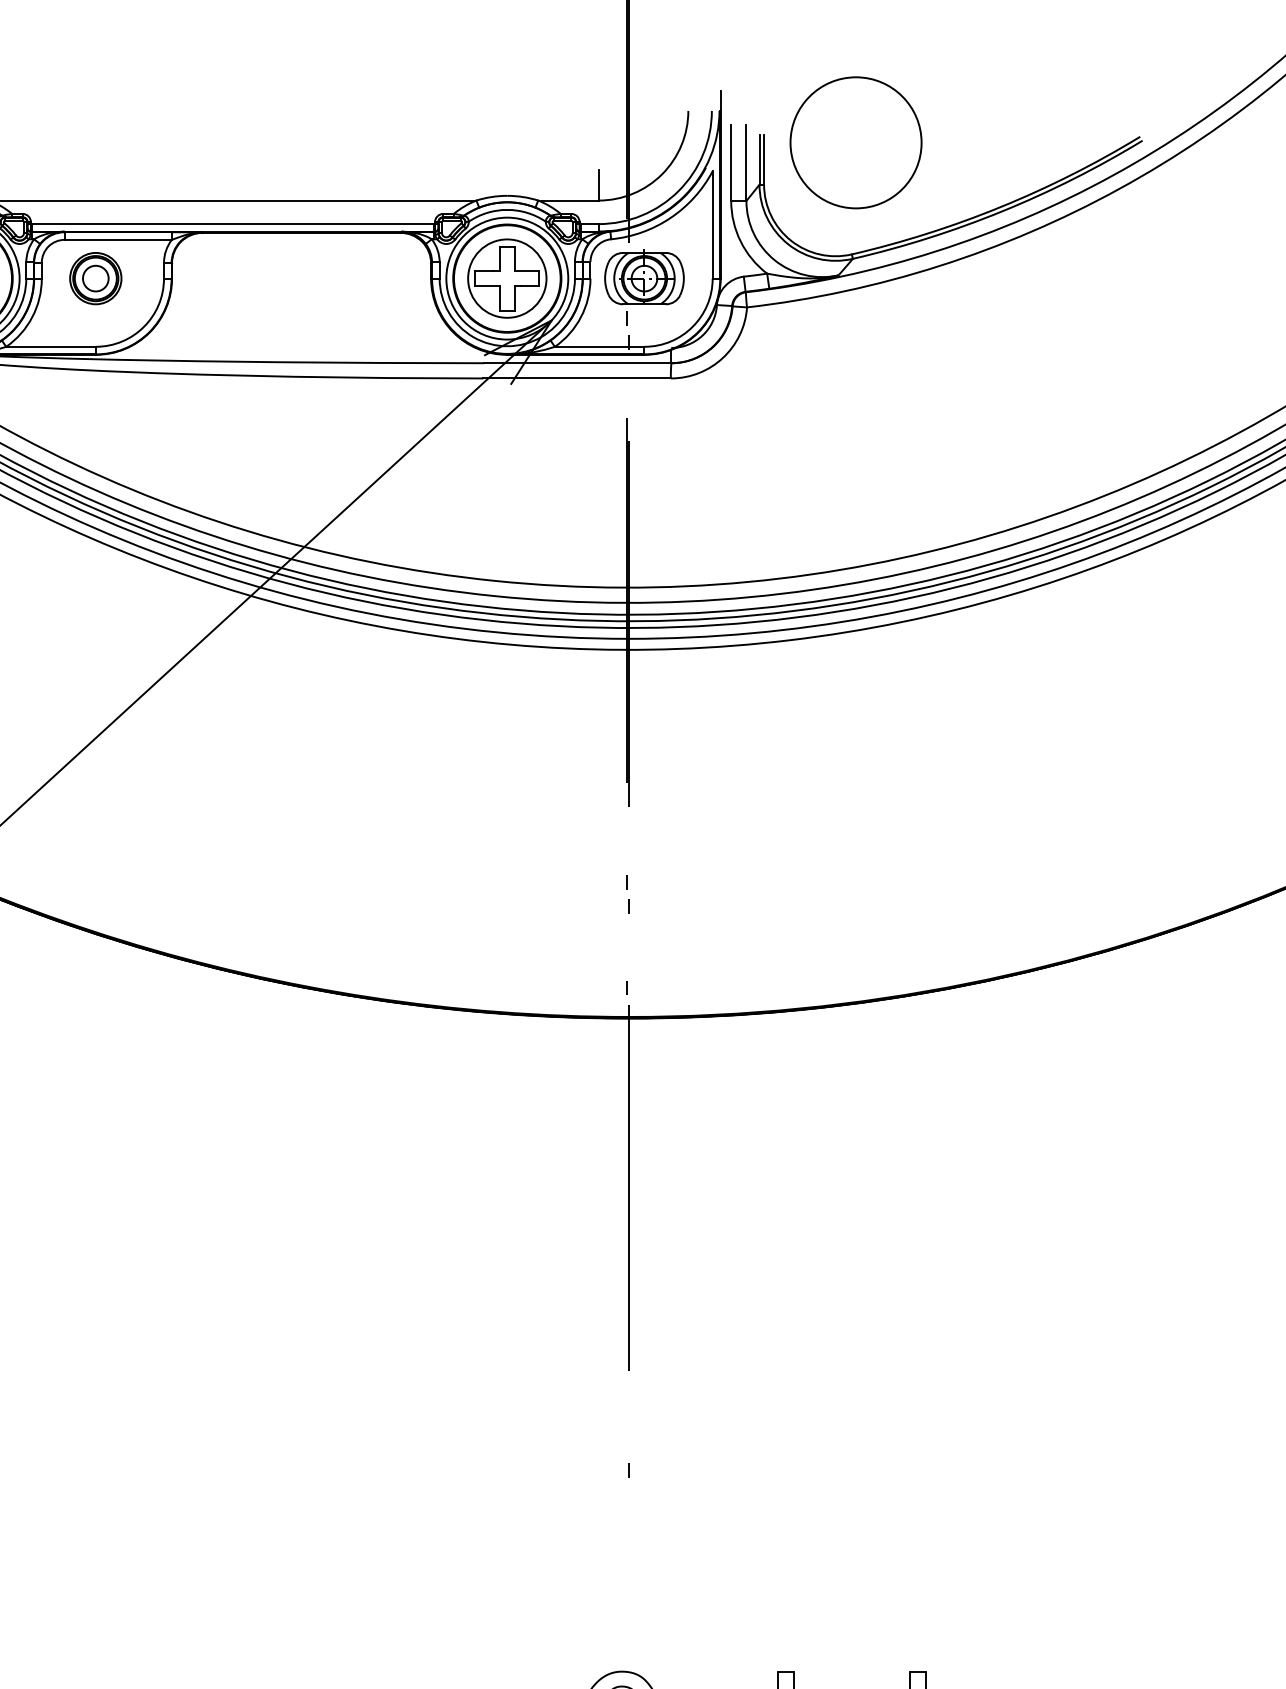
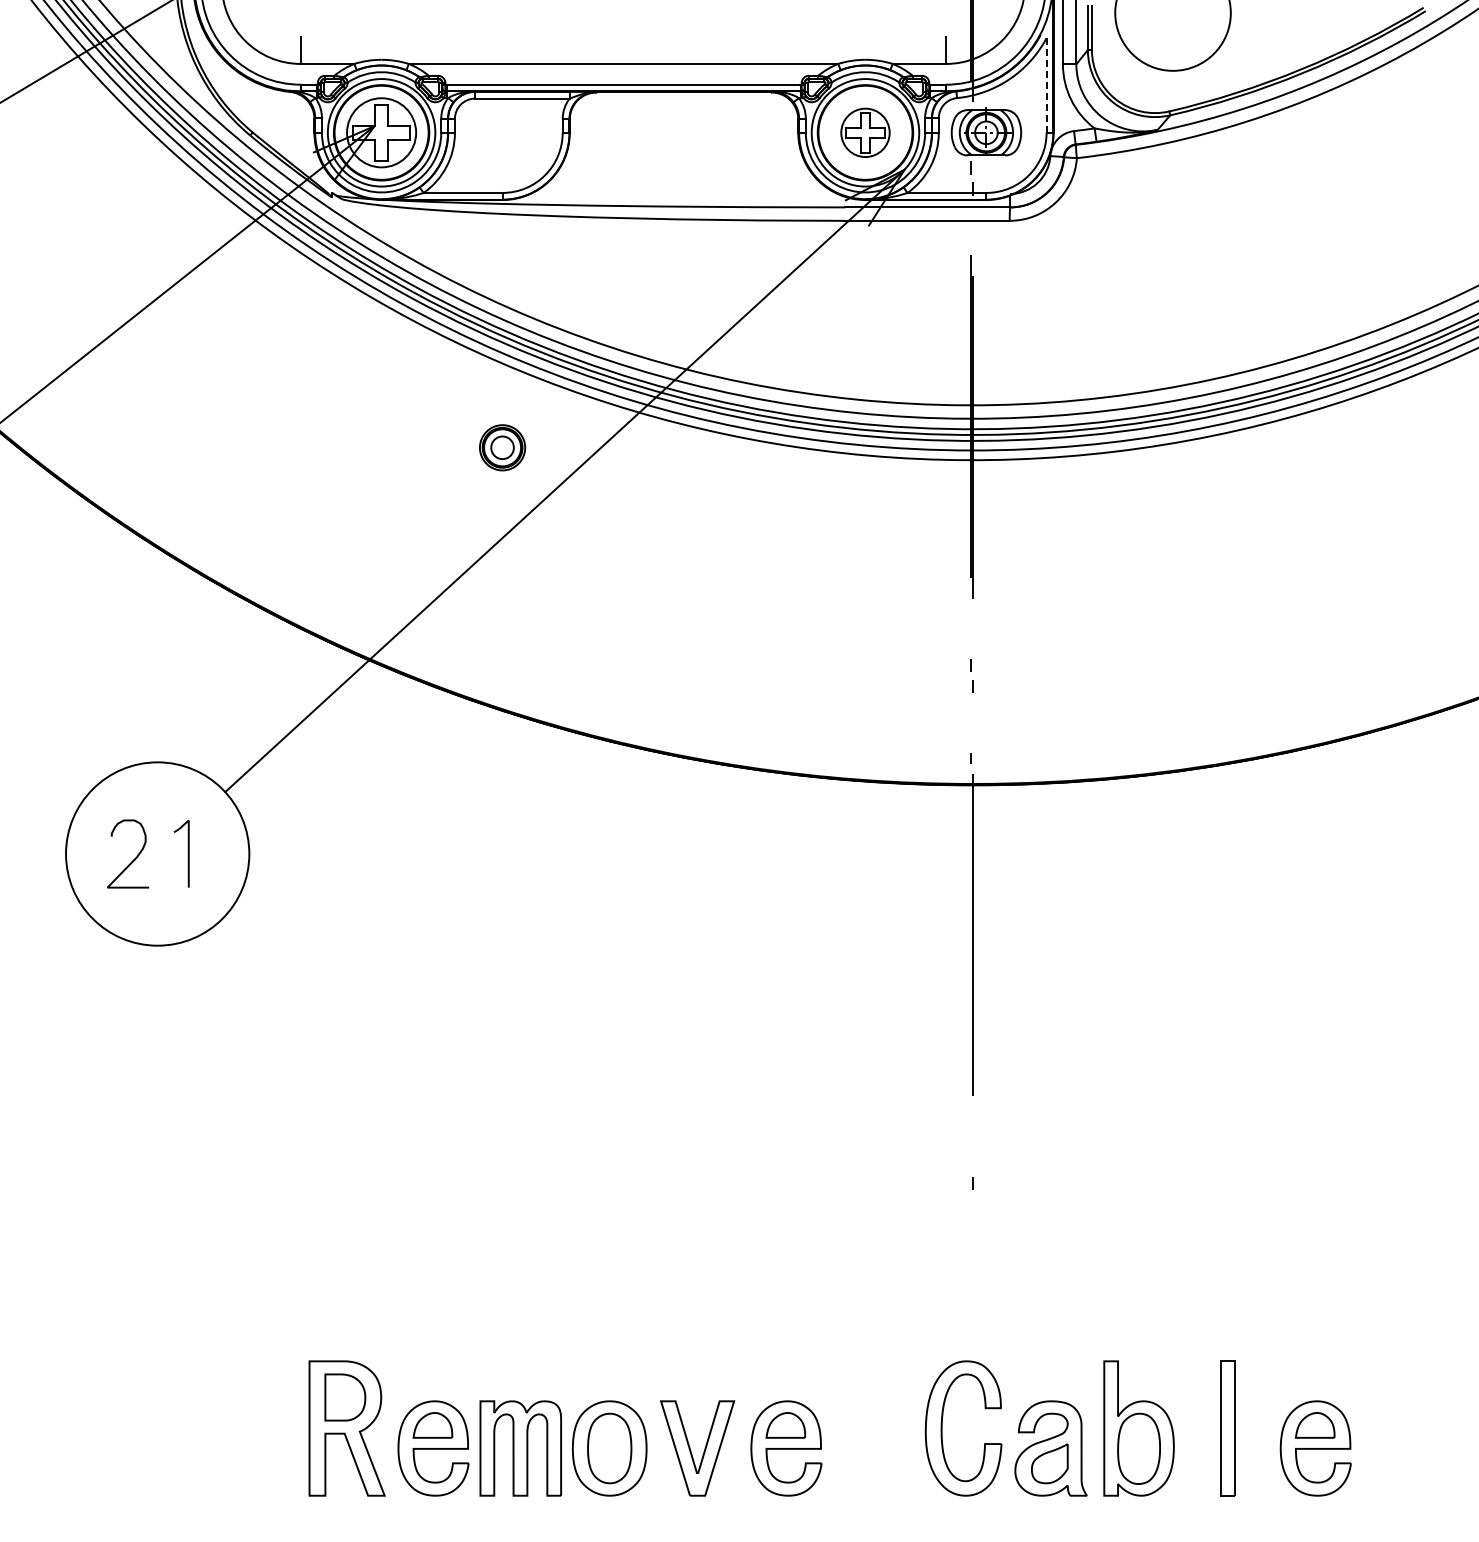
line: (712, 223) -> (1046, 84), solid -> dashed
part: (95, 278) -> (502, 447), moved
part: (507, 278) -> (865, 132), size x0.7

